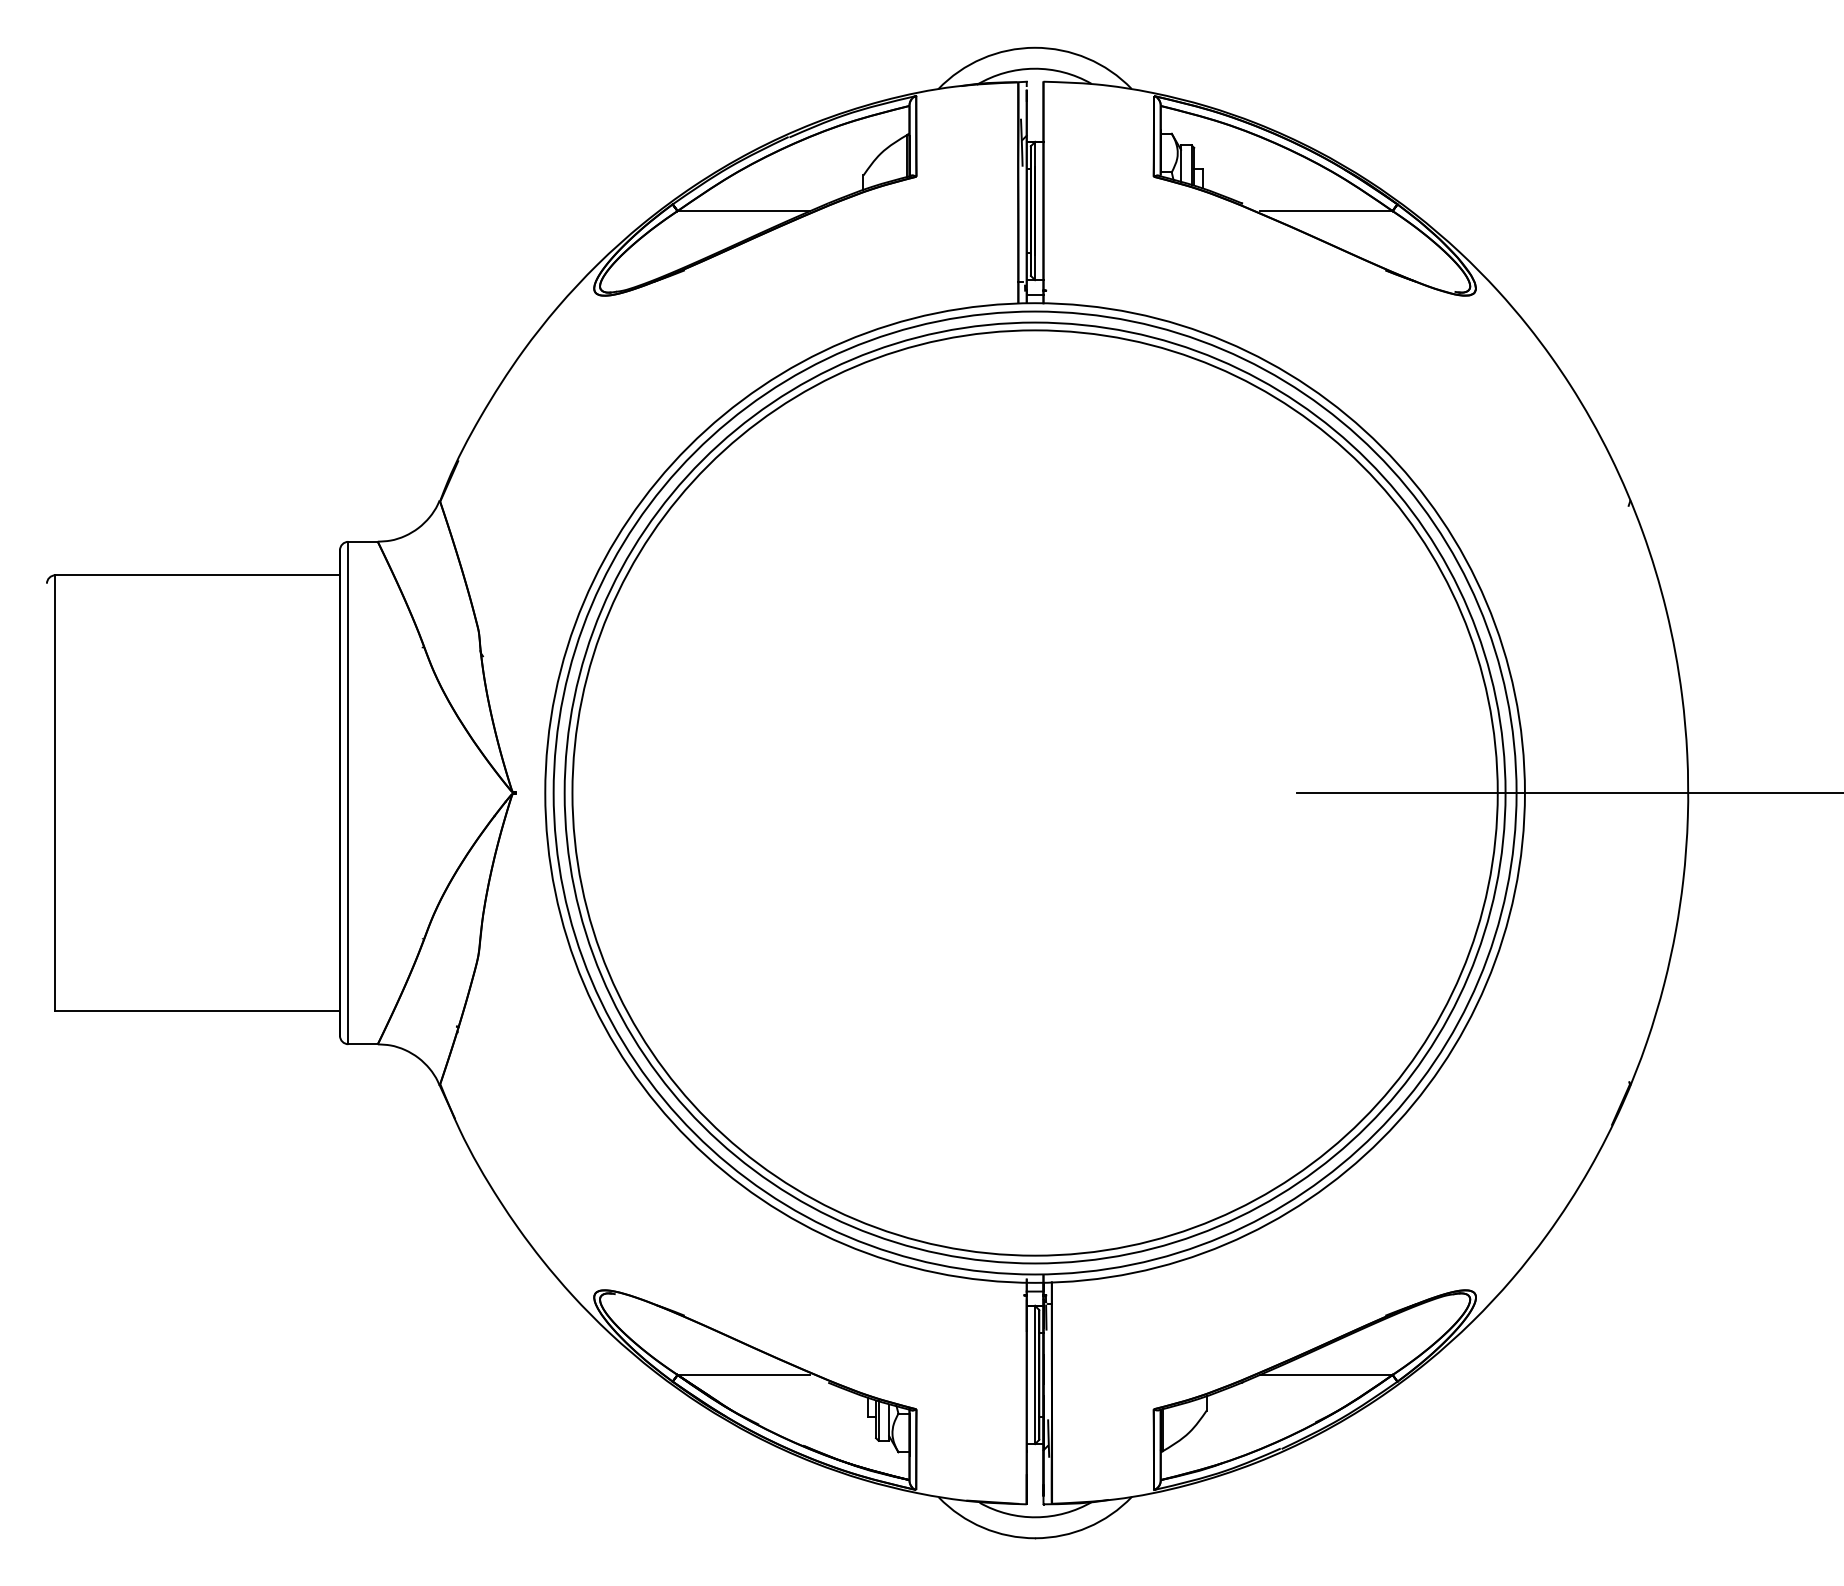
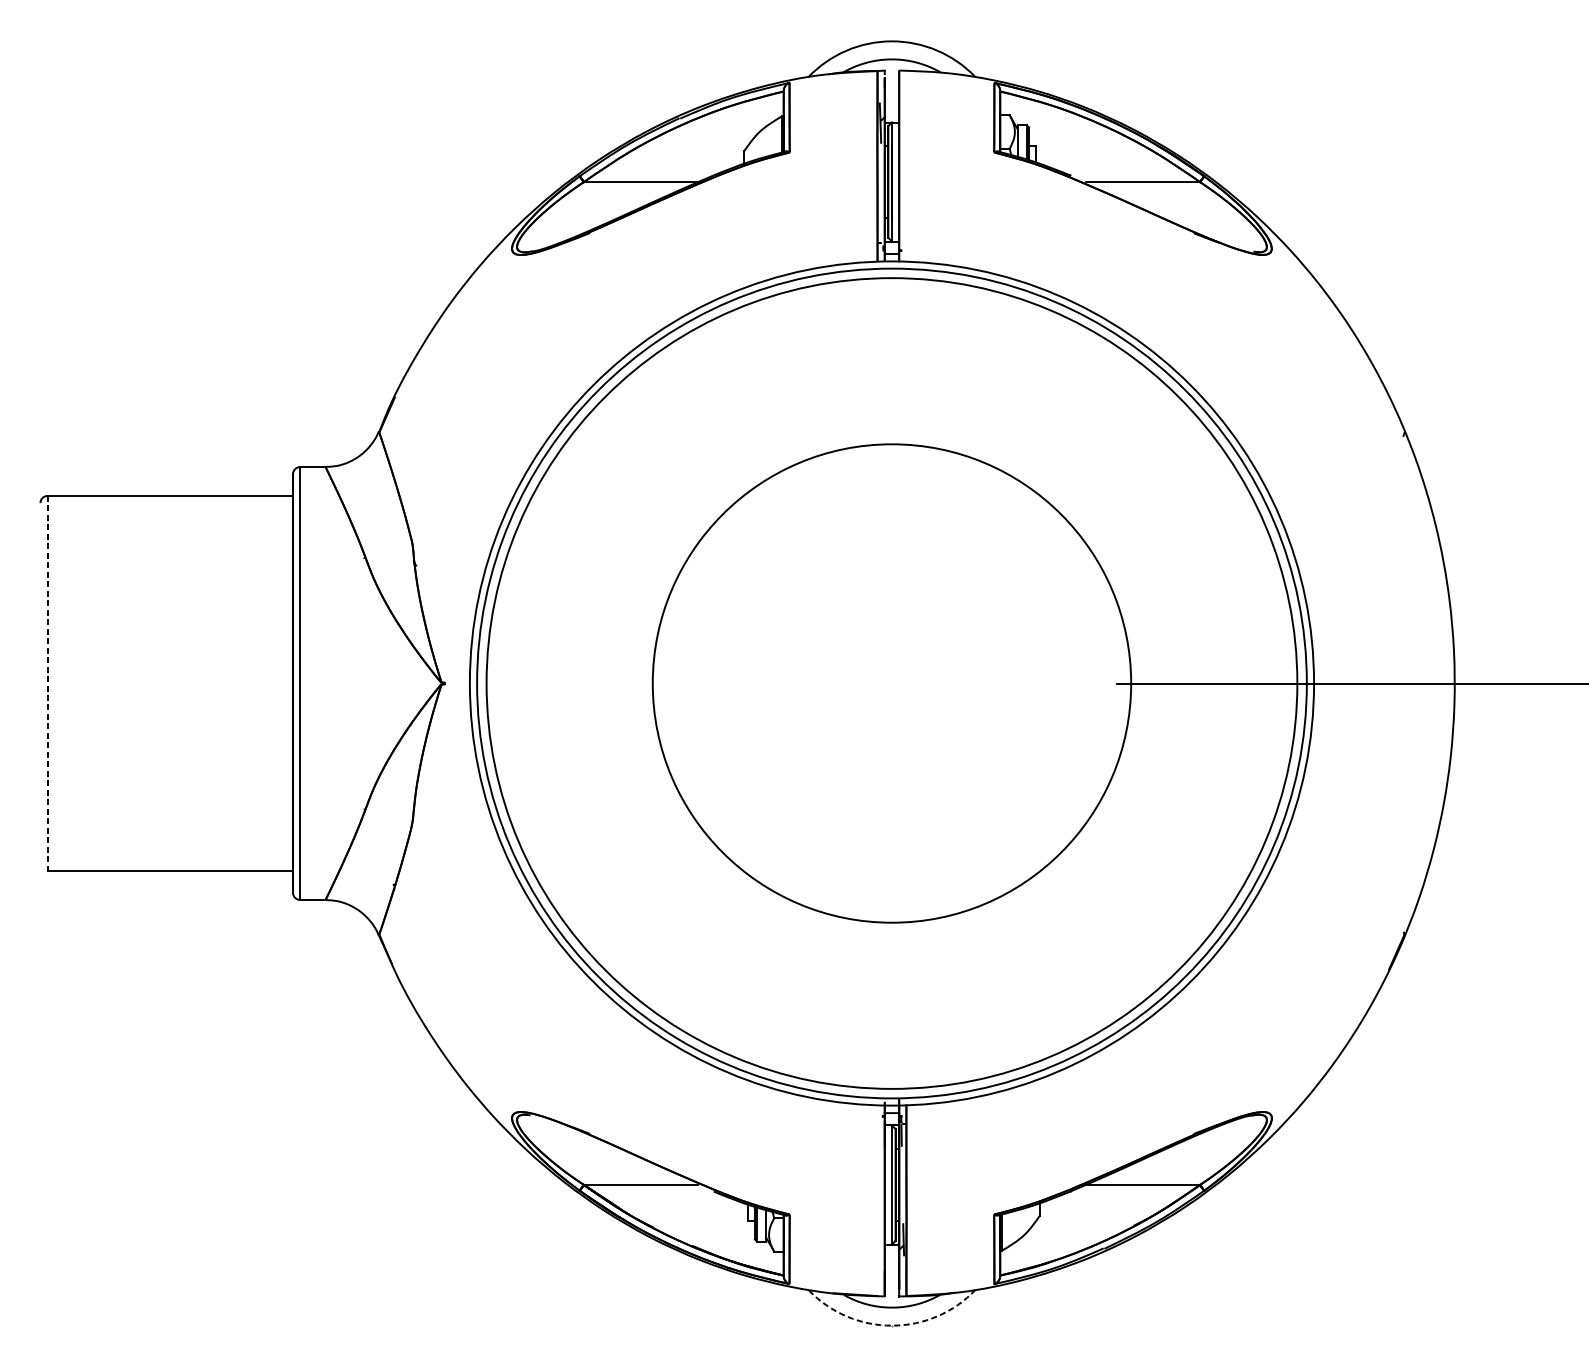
circle: (1034, 792) -> (891, 683), size x0.6
line: (55, 793) -> (47, 683), solid -> dashed
arc: (1035, 1538) -> (892, 1325), solid -> dashed

